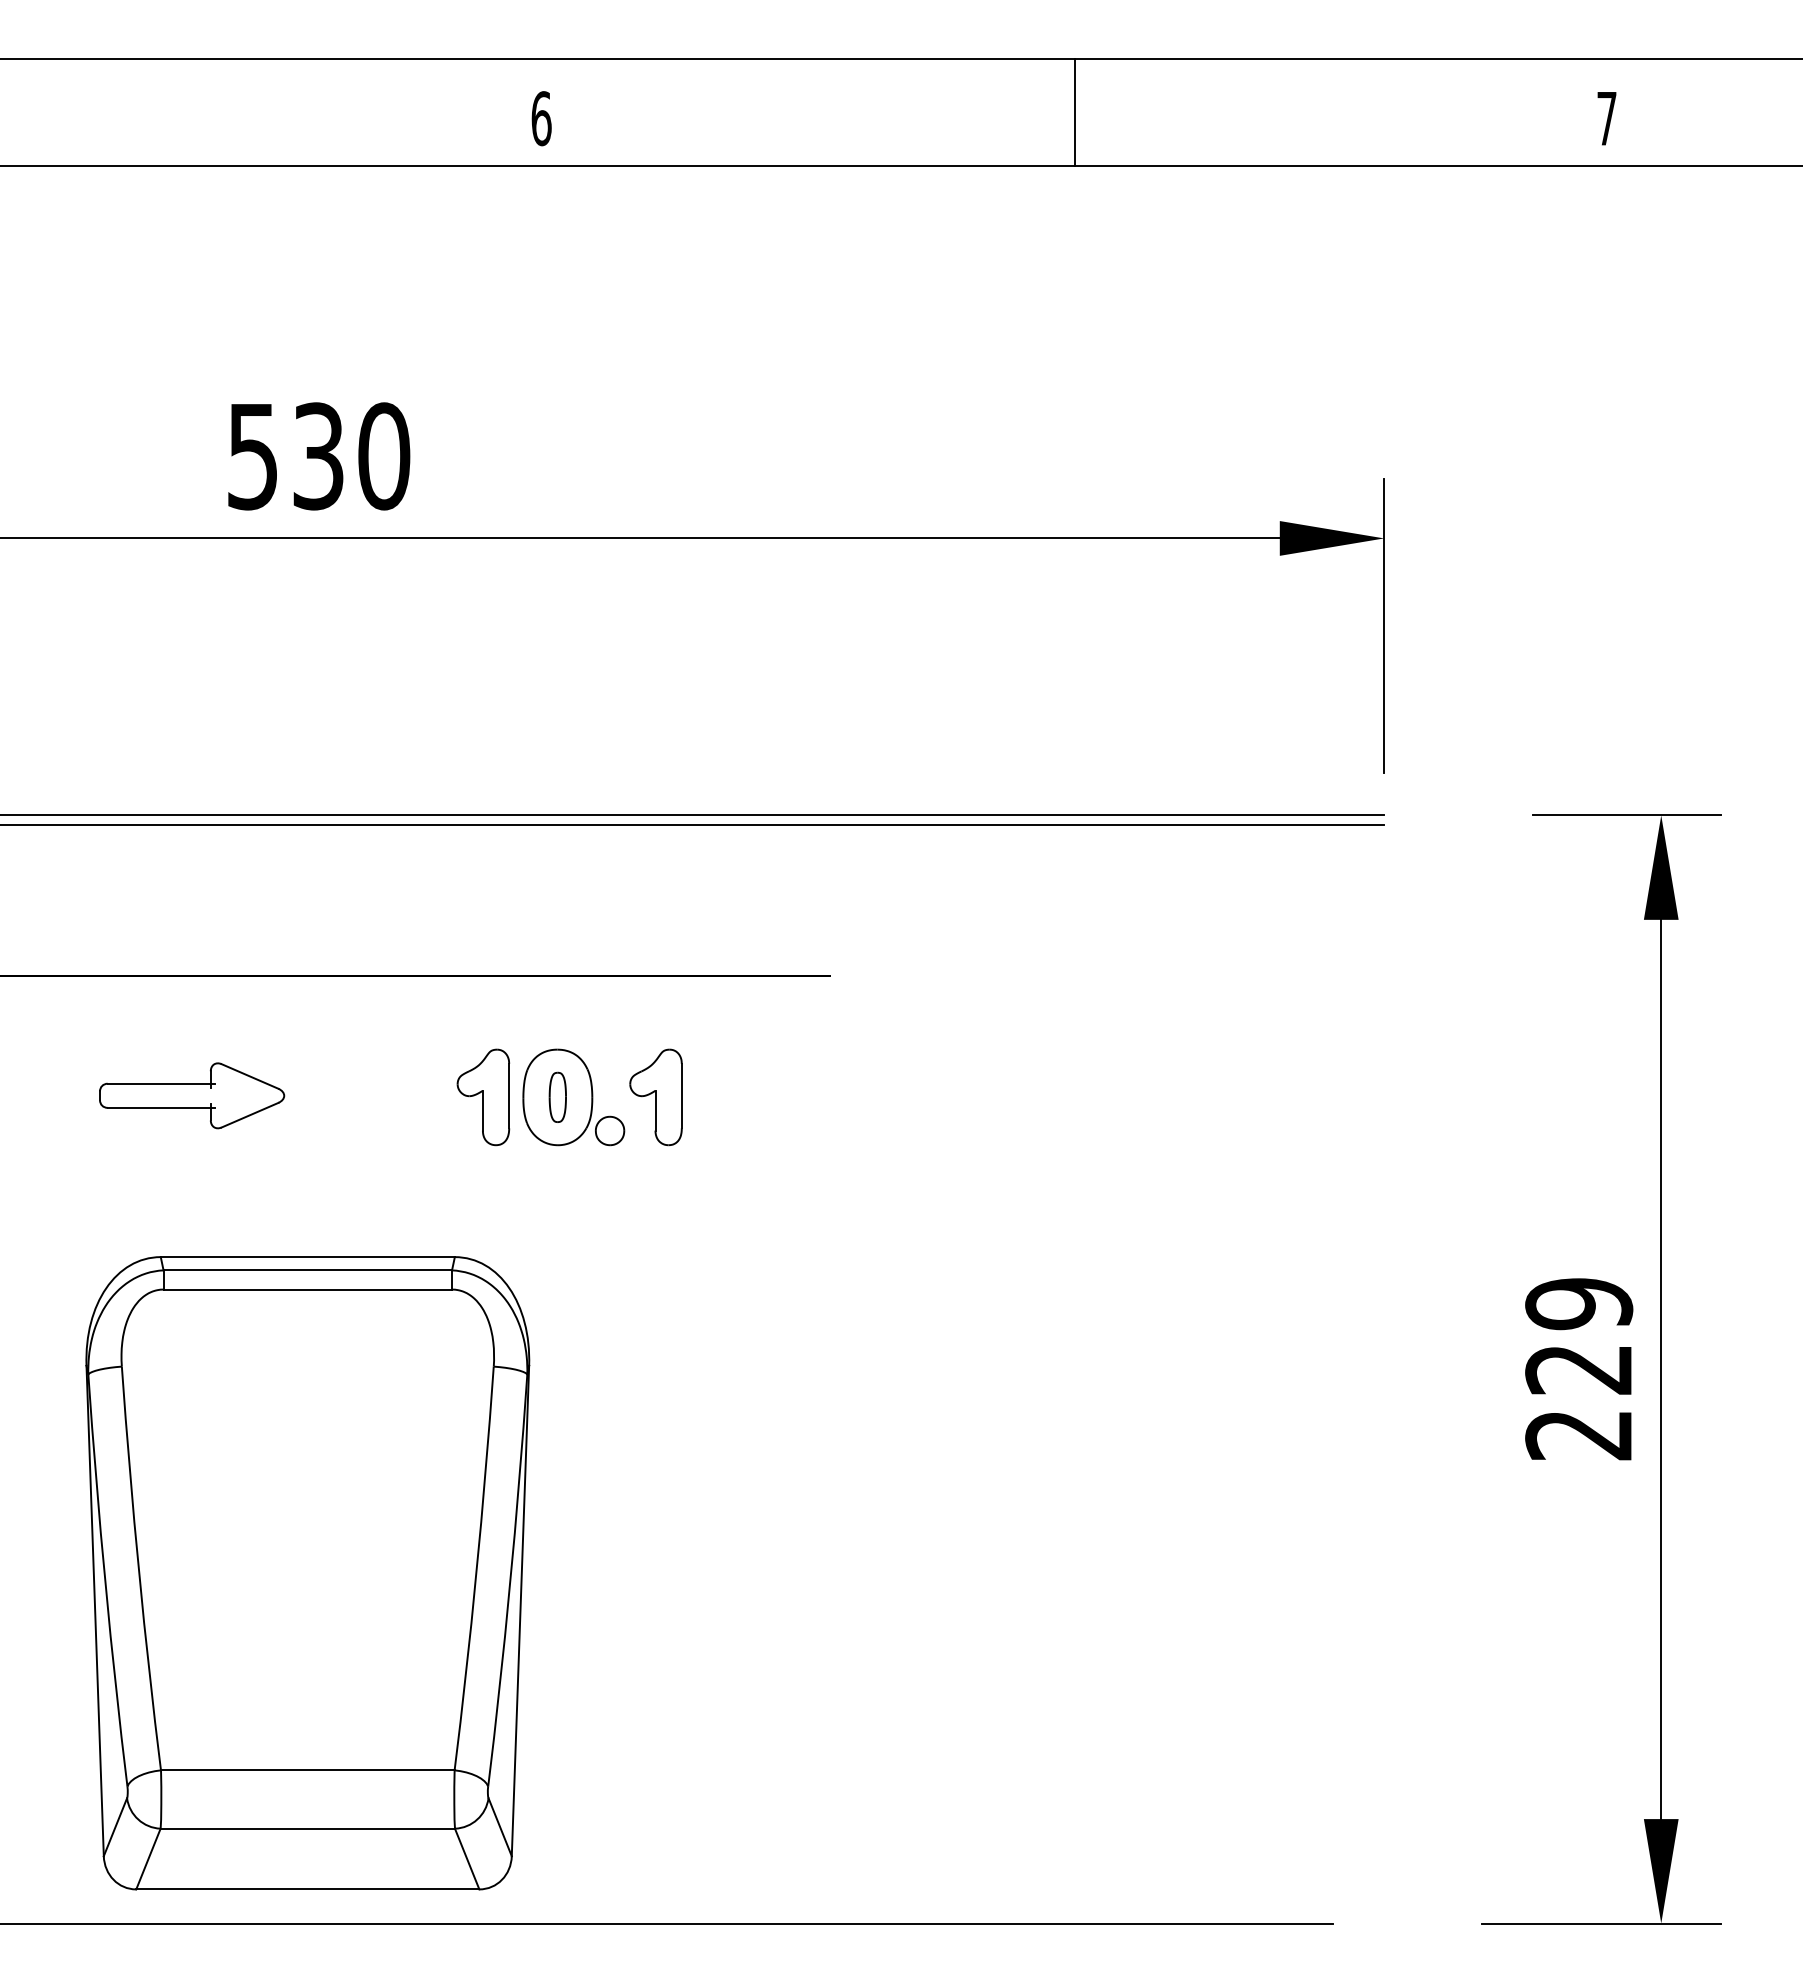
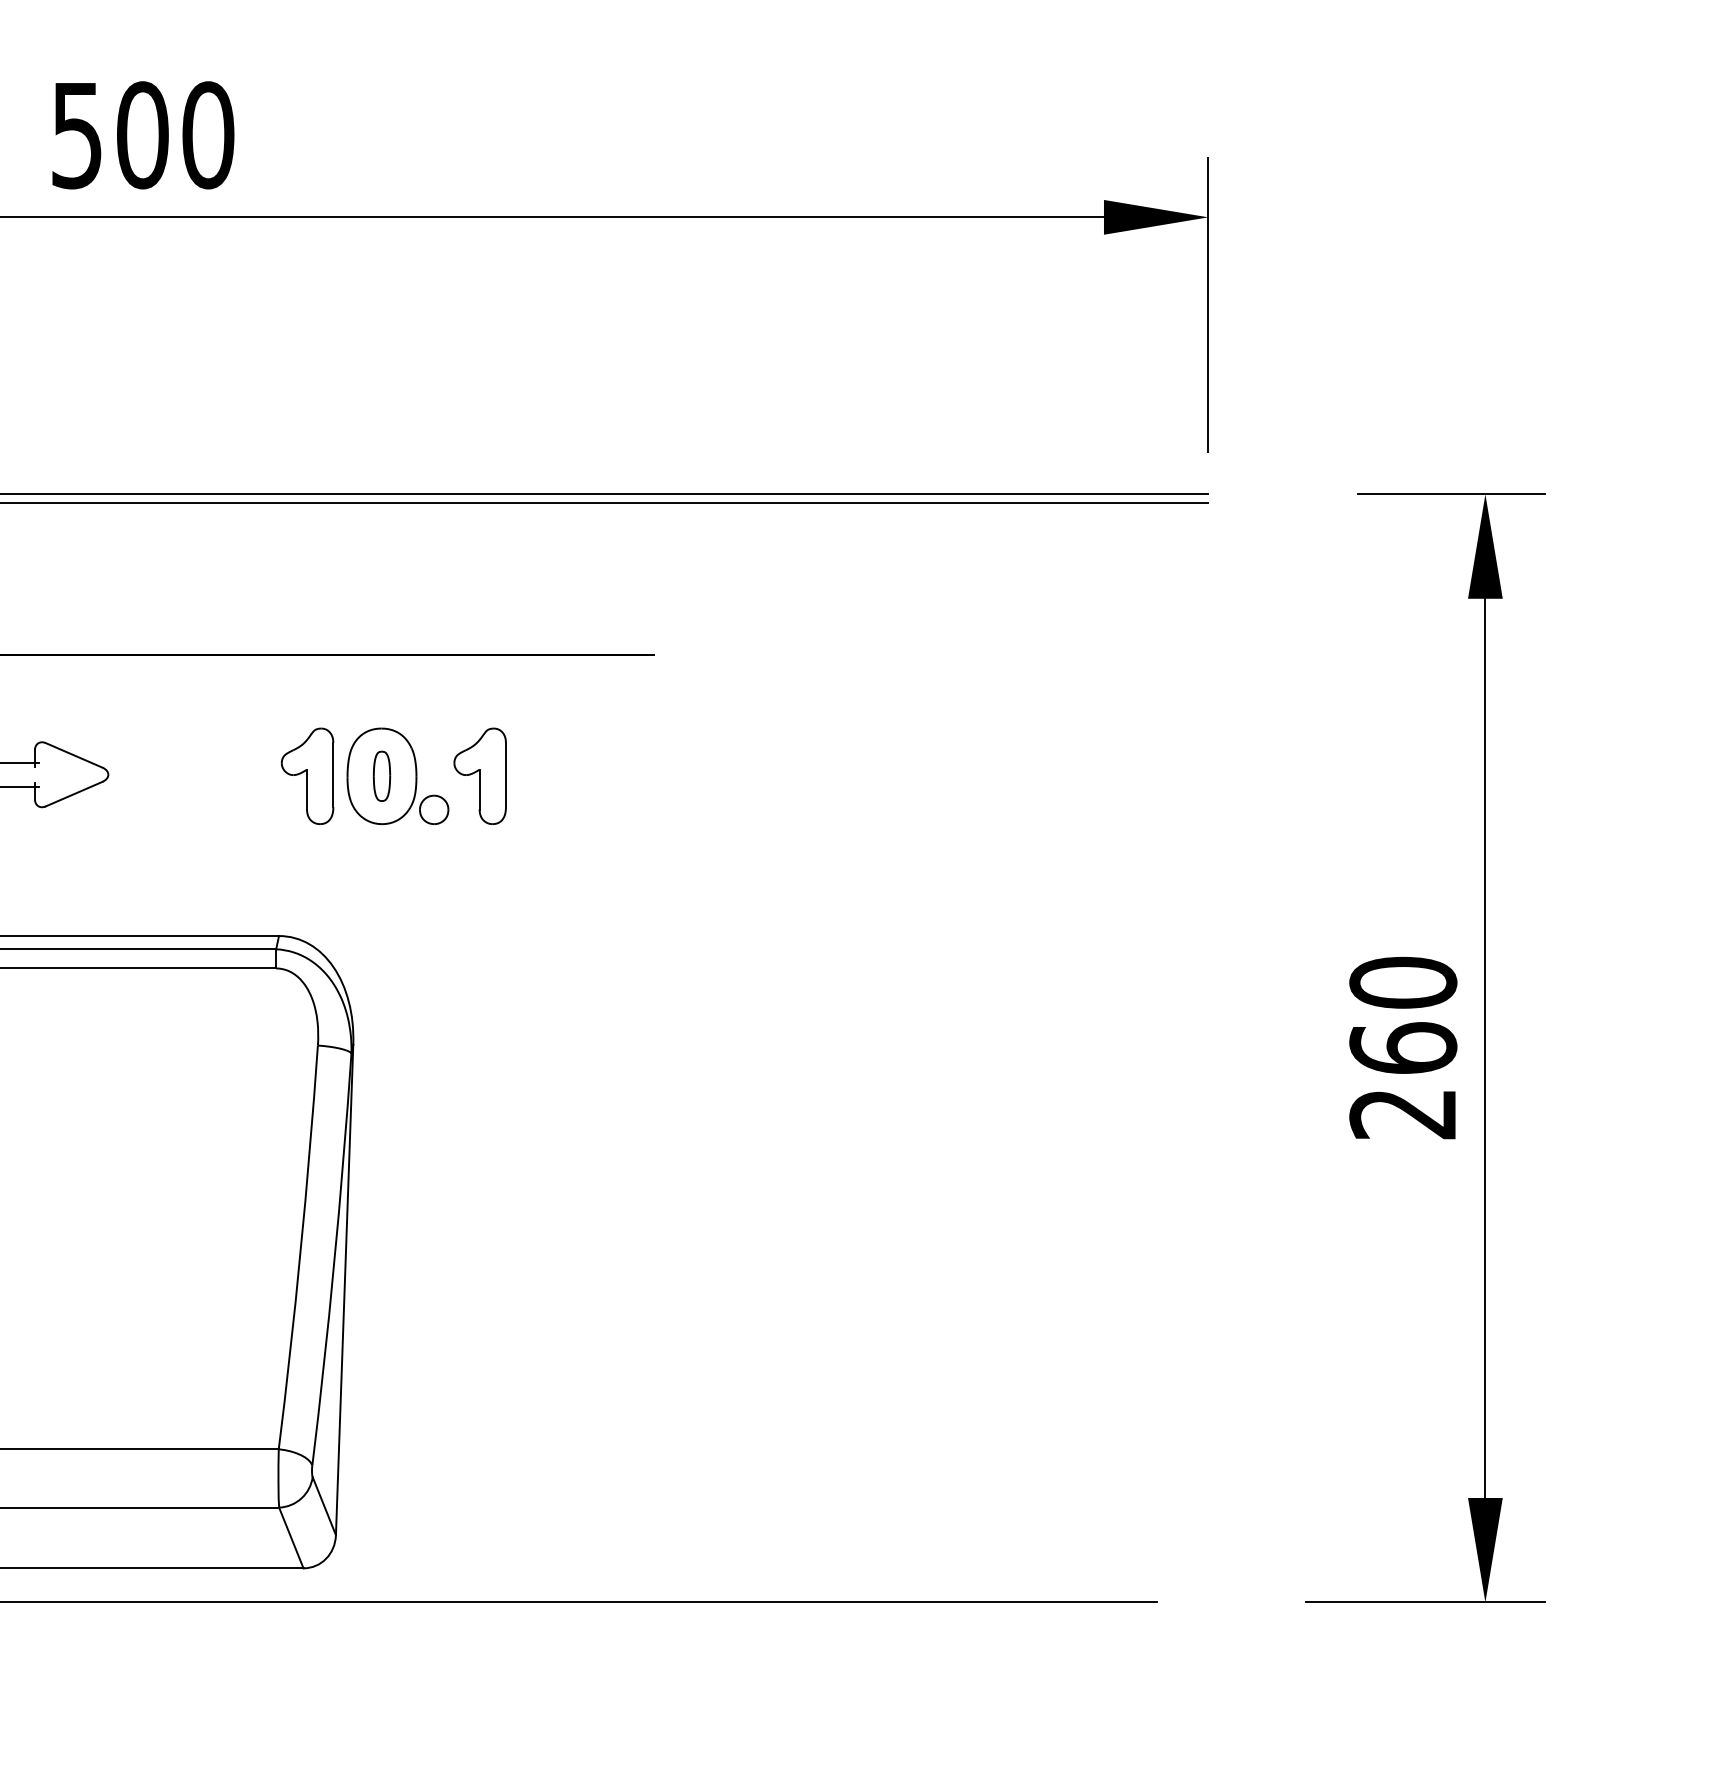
text: (318, 456) -> (142, 135), 530 -> 500
text: (1579, 1336) -> (1403, 1015), 229 -> 260

